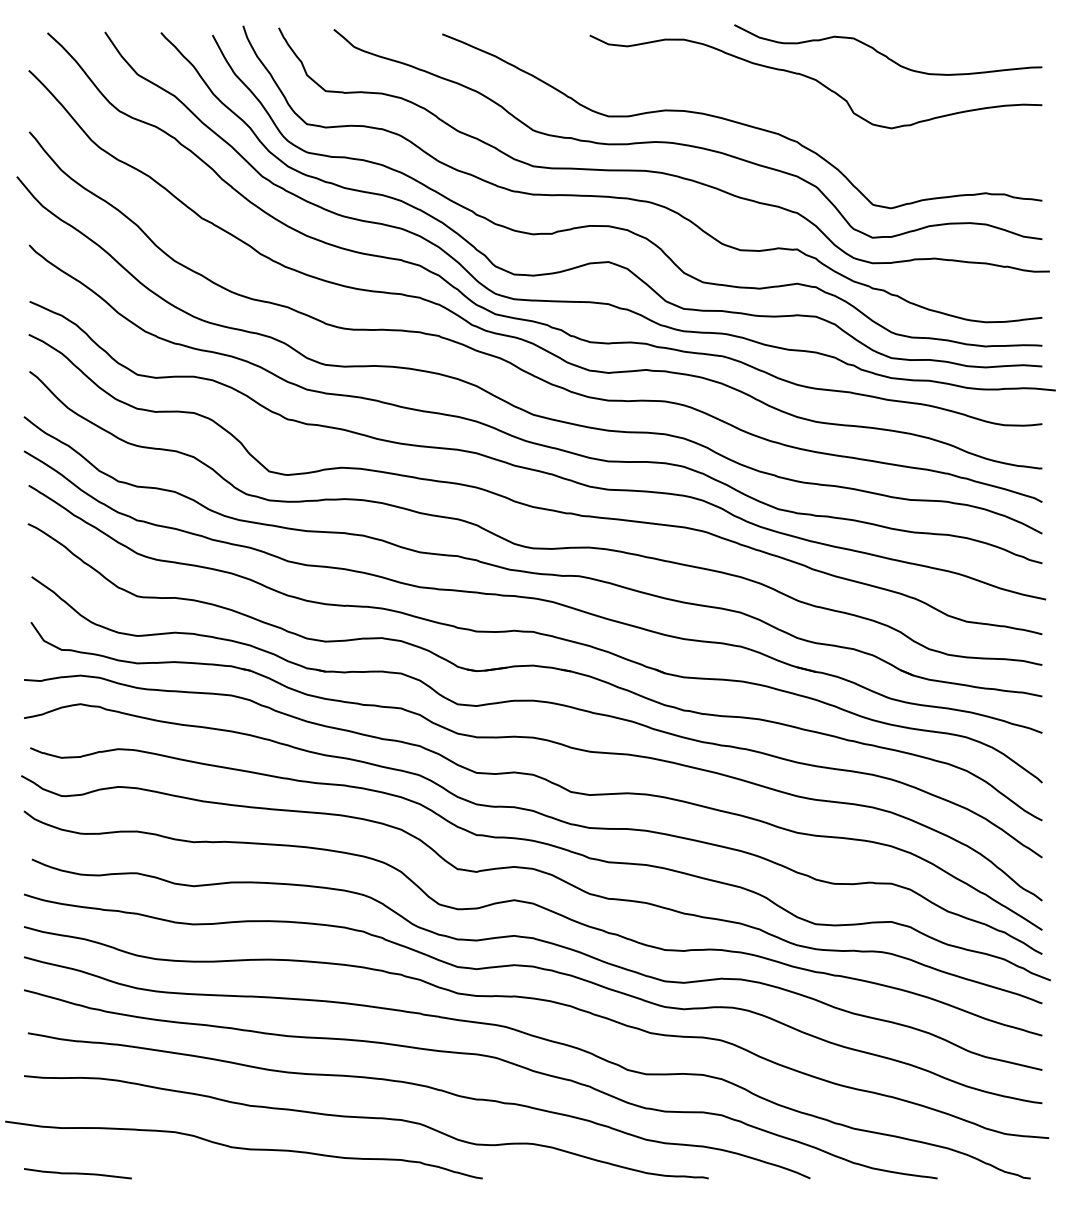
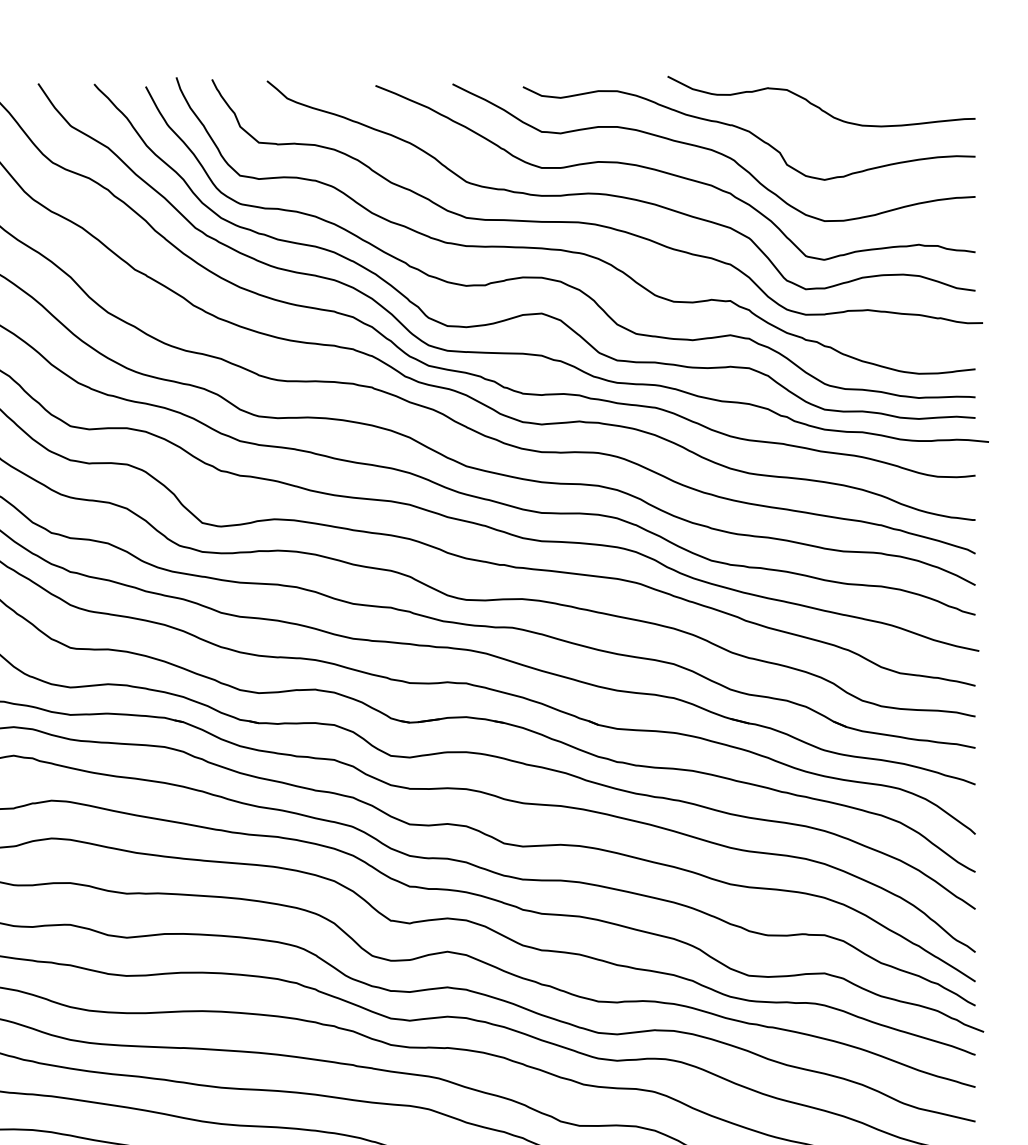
curve: (780, 100) -> (713, 152), added

